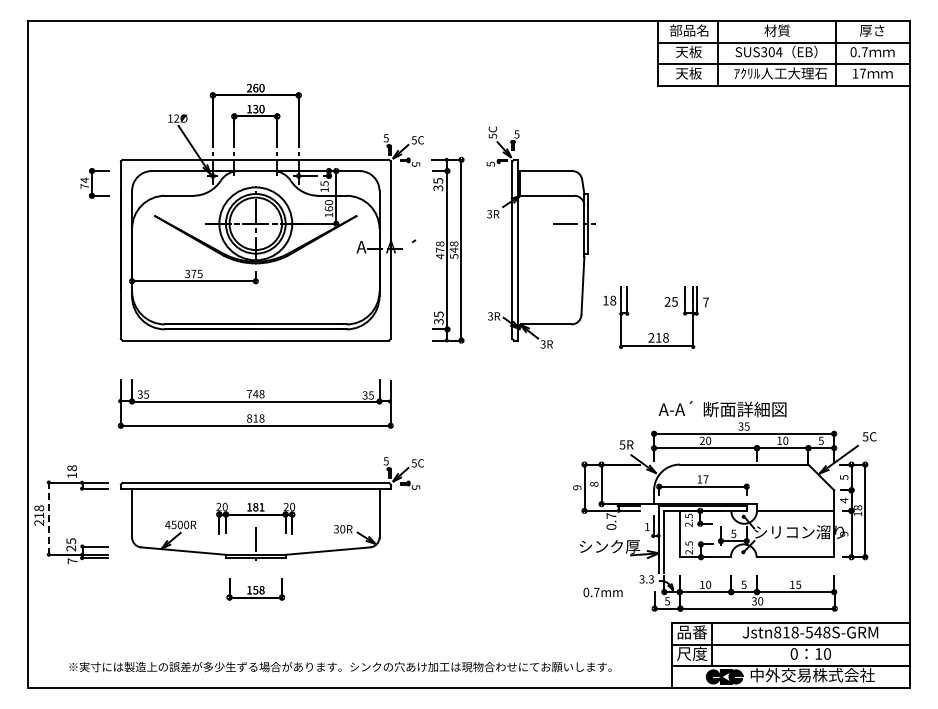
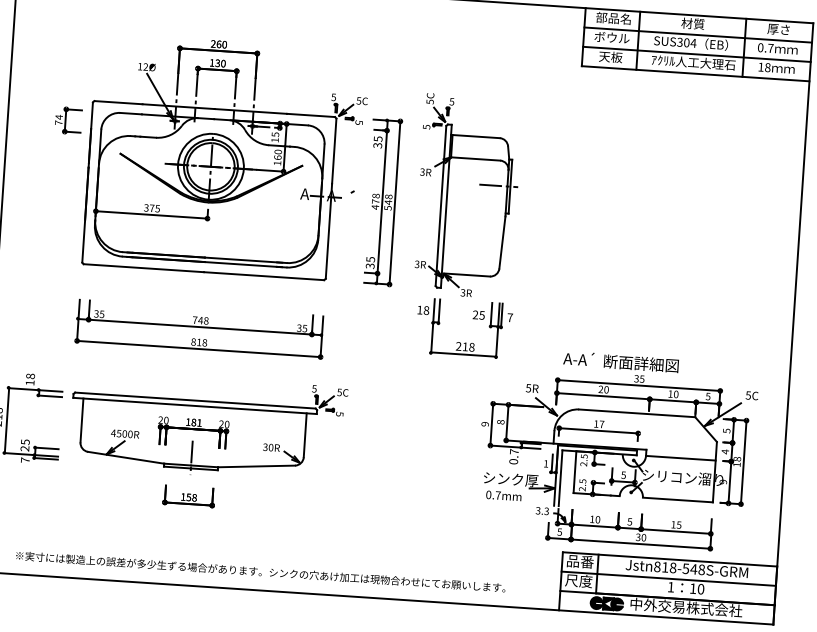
text: (688, 51) -> (611, 37), 天板 -> ボウル
text: (862, 73) -> (767, 67), 17 -> 18
part: (664, 306) -> (472, 318), moved
line: (49, 518) -> (7, 420), dashed -> solid
text: (602, 592) -> (503, 495), moved
text: (793, 653) -> (670, 586), 0 -> 1

